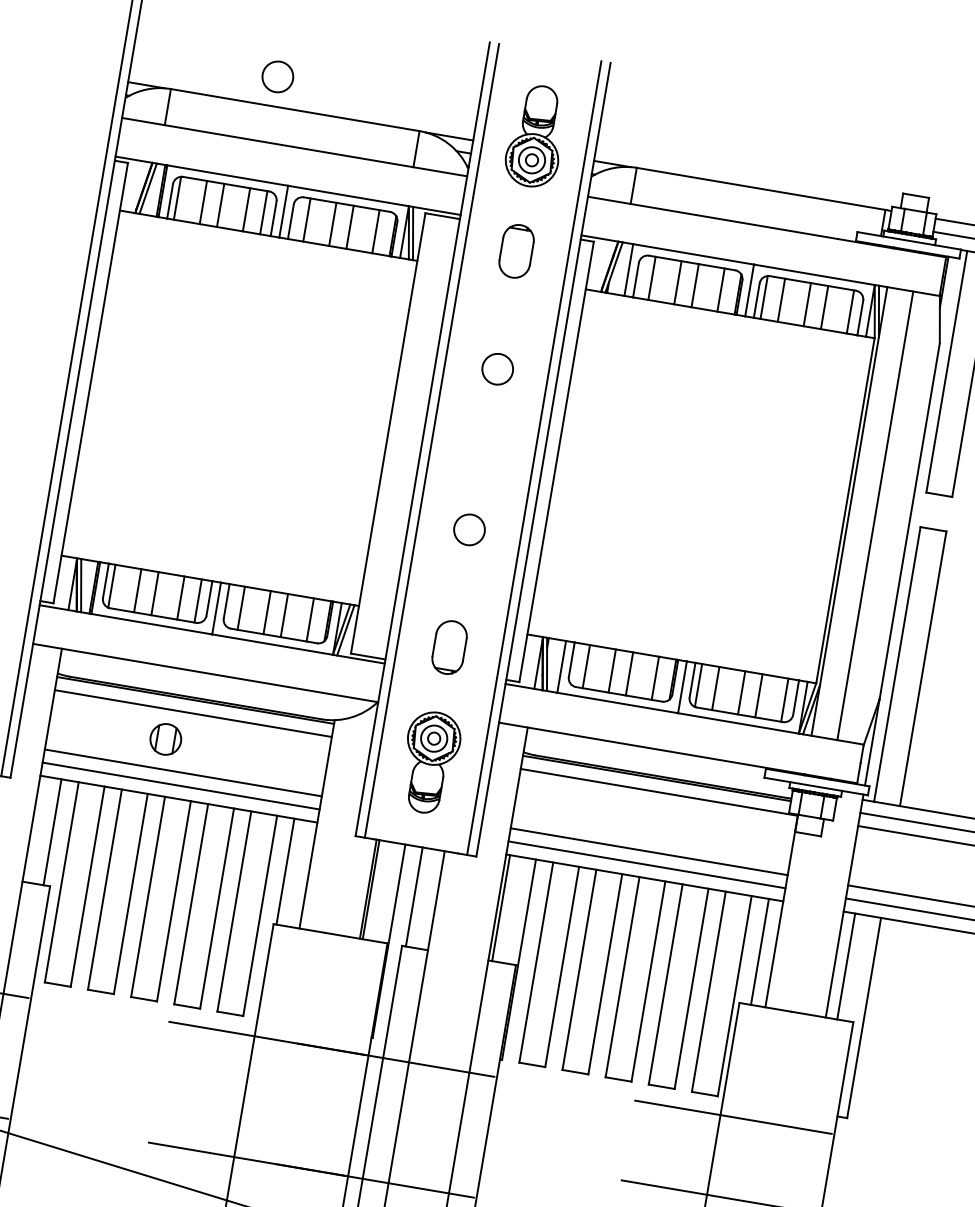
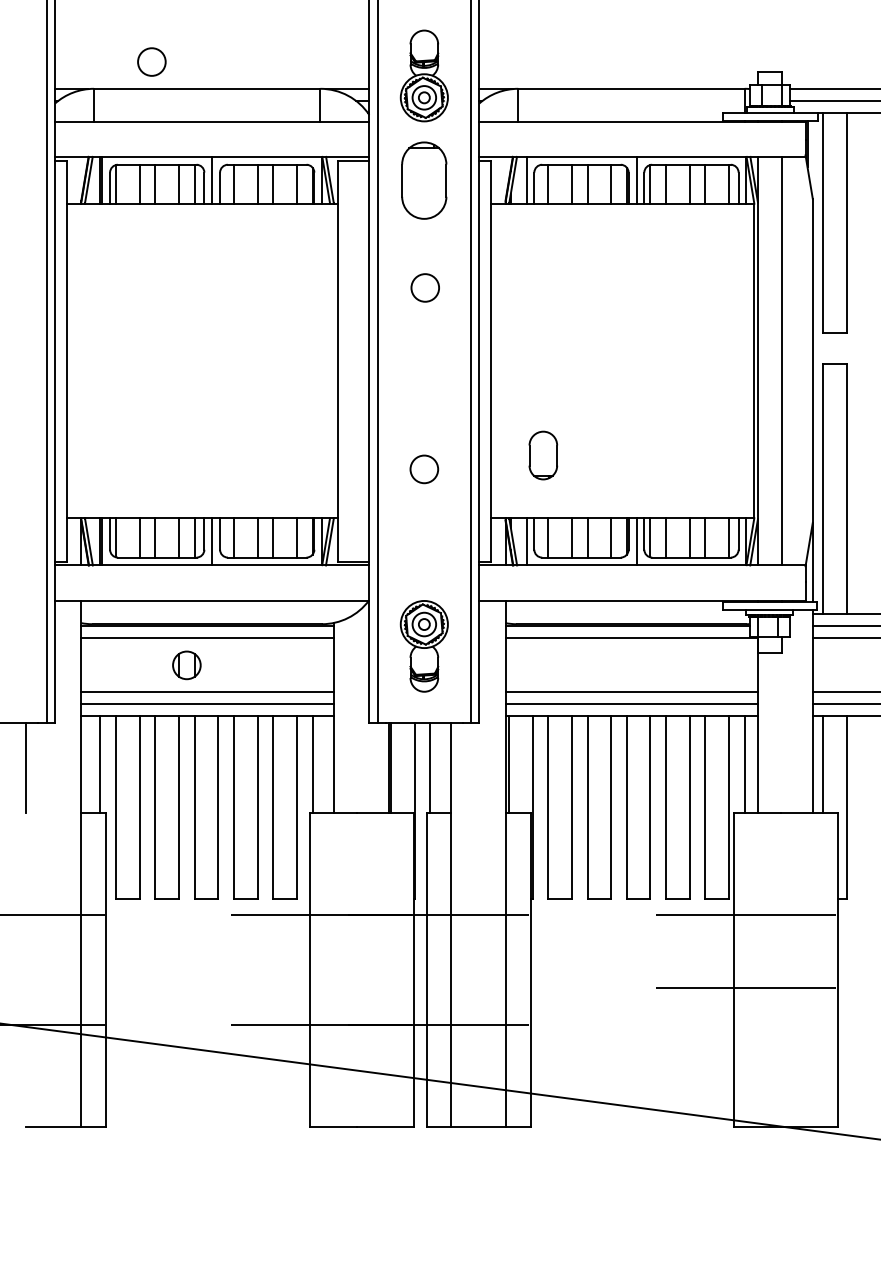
circle: (277, 76) -> (151, 61), moved
part: (516, 251) -> (424, 180), size x1.6
circle: (469, 530) -> (424, 469), moved
part: (449, 647) -> (543, 455), moved

